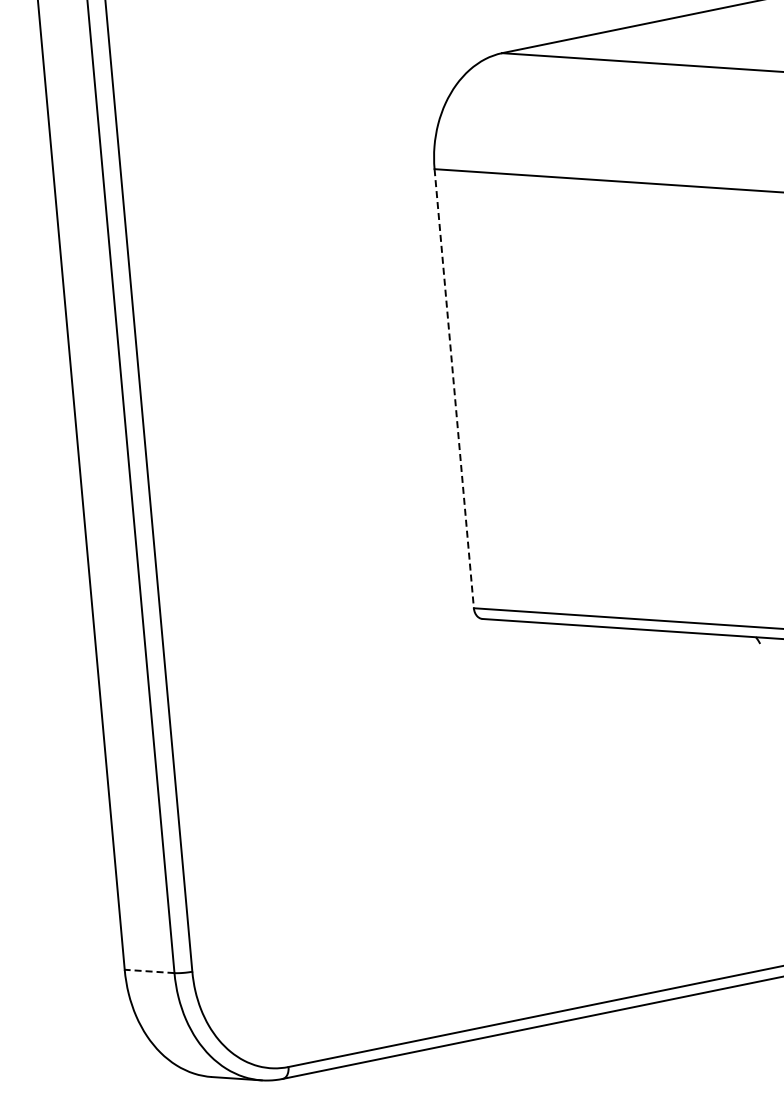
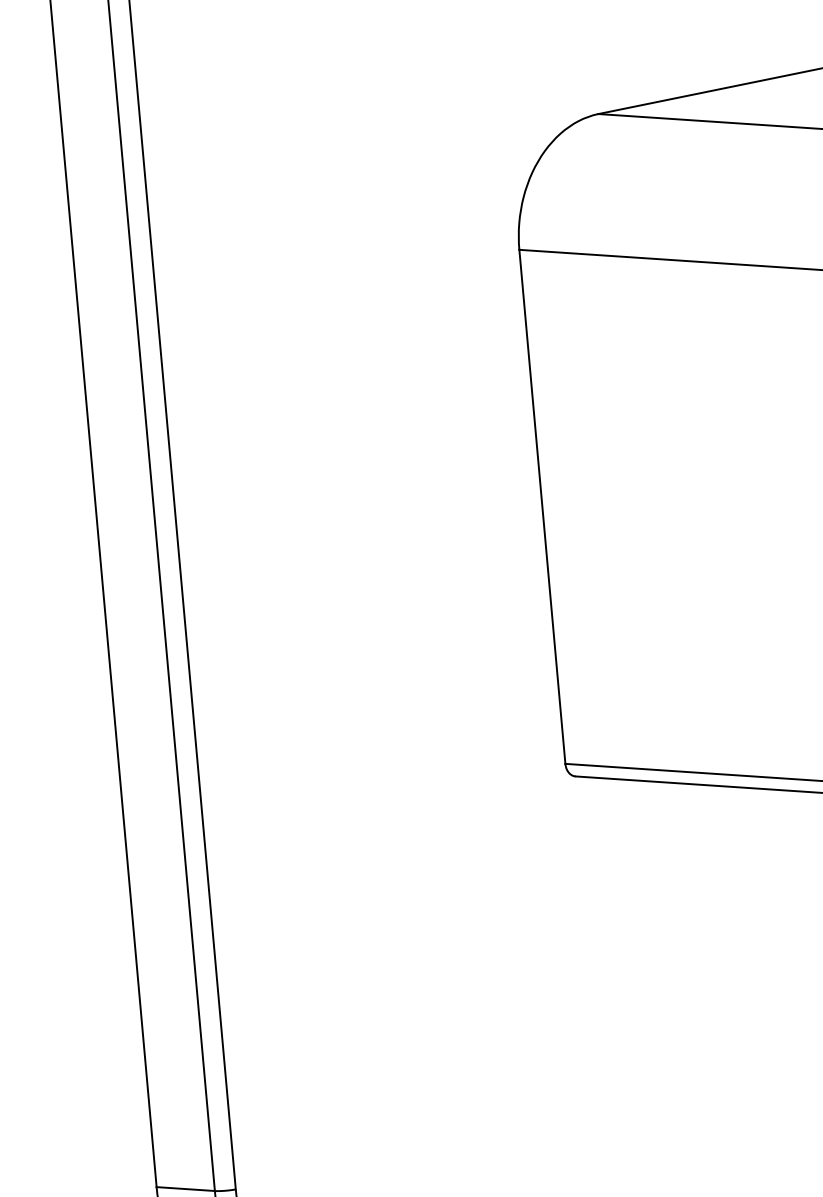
line: (454, 389) -> (542, 507), dashed -> solid
line: (149, 971) -> (185, 1189), dashed -> solid

